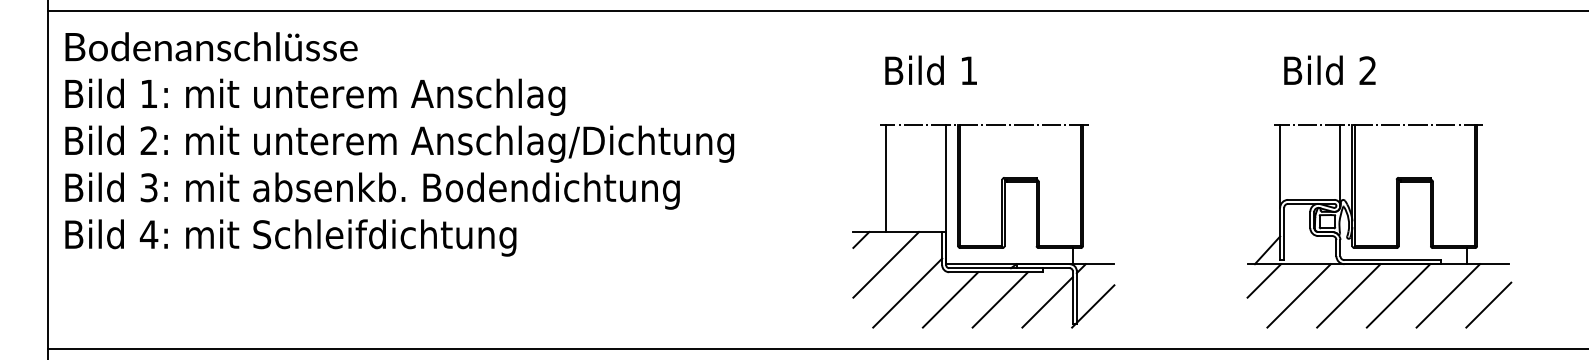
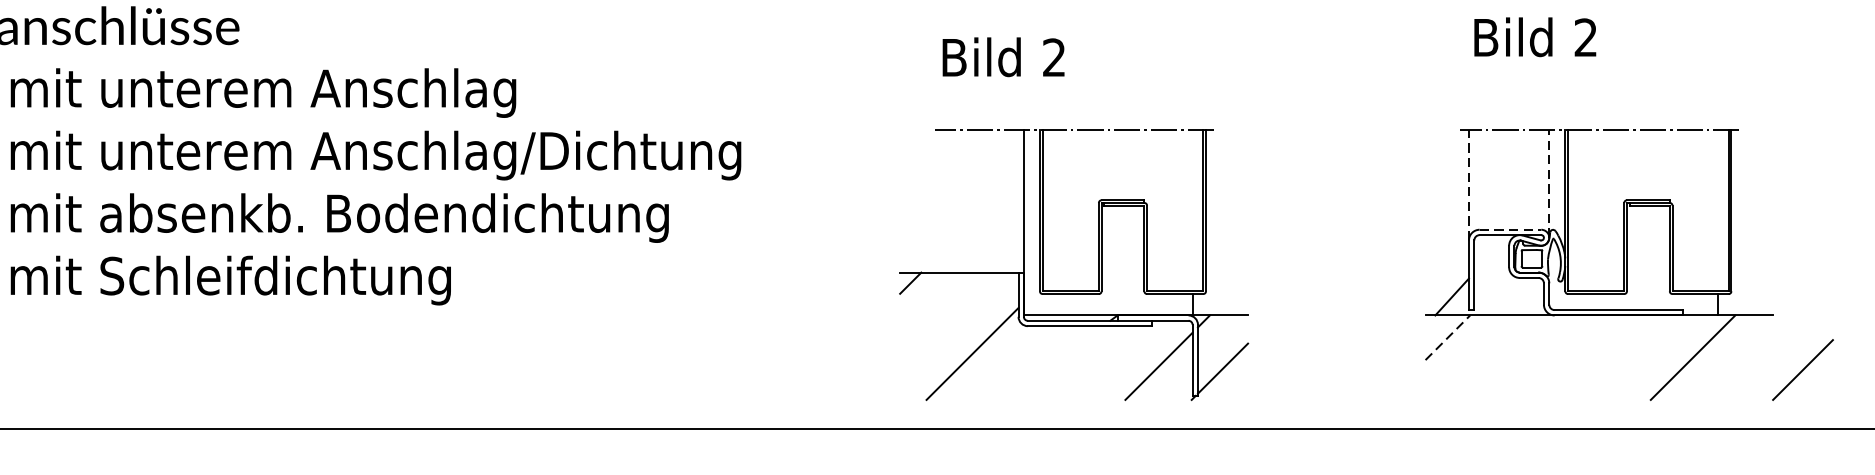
text: (968, 70) -> (1053, 57), 1 -> 2
text: (1329, 70) -> (1534, 37), moved
line: (1340, 164) -> (1549, 182), solid -> dashed
line: (1280, 165) -> (1469, 183), solid -> dashed
line: (885, 178) -> (942, 201), removed
line: (1311, 199) -> (1510, 229), solid -> dashed
line: (886, 264) -> (944, 315), removed
line: (1264, 280) -> (1448, 337), solid -> dashed
line: (1298, 295) -> (1493, 357), removed
line: (1348, 295) -> (1560, 357), removed
line: (1398, 295) -> (1626, 357), removed
line: (950, 299) -> (1029, 362), removed
line: (1000, 299) -> (1096, 362), removed
line: (1488, 304) -> (1802, 369), moved

